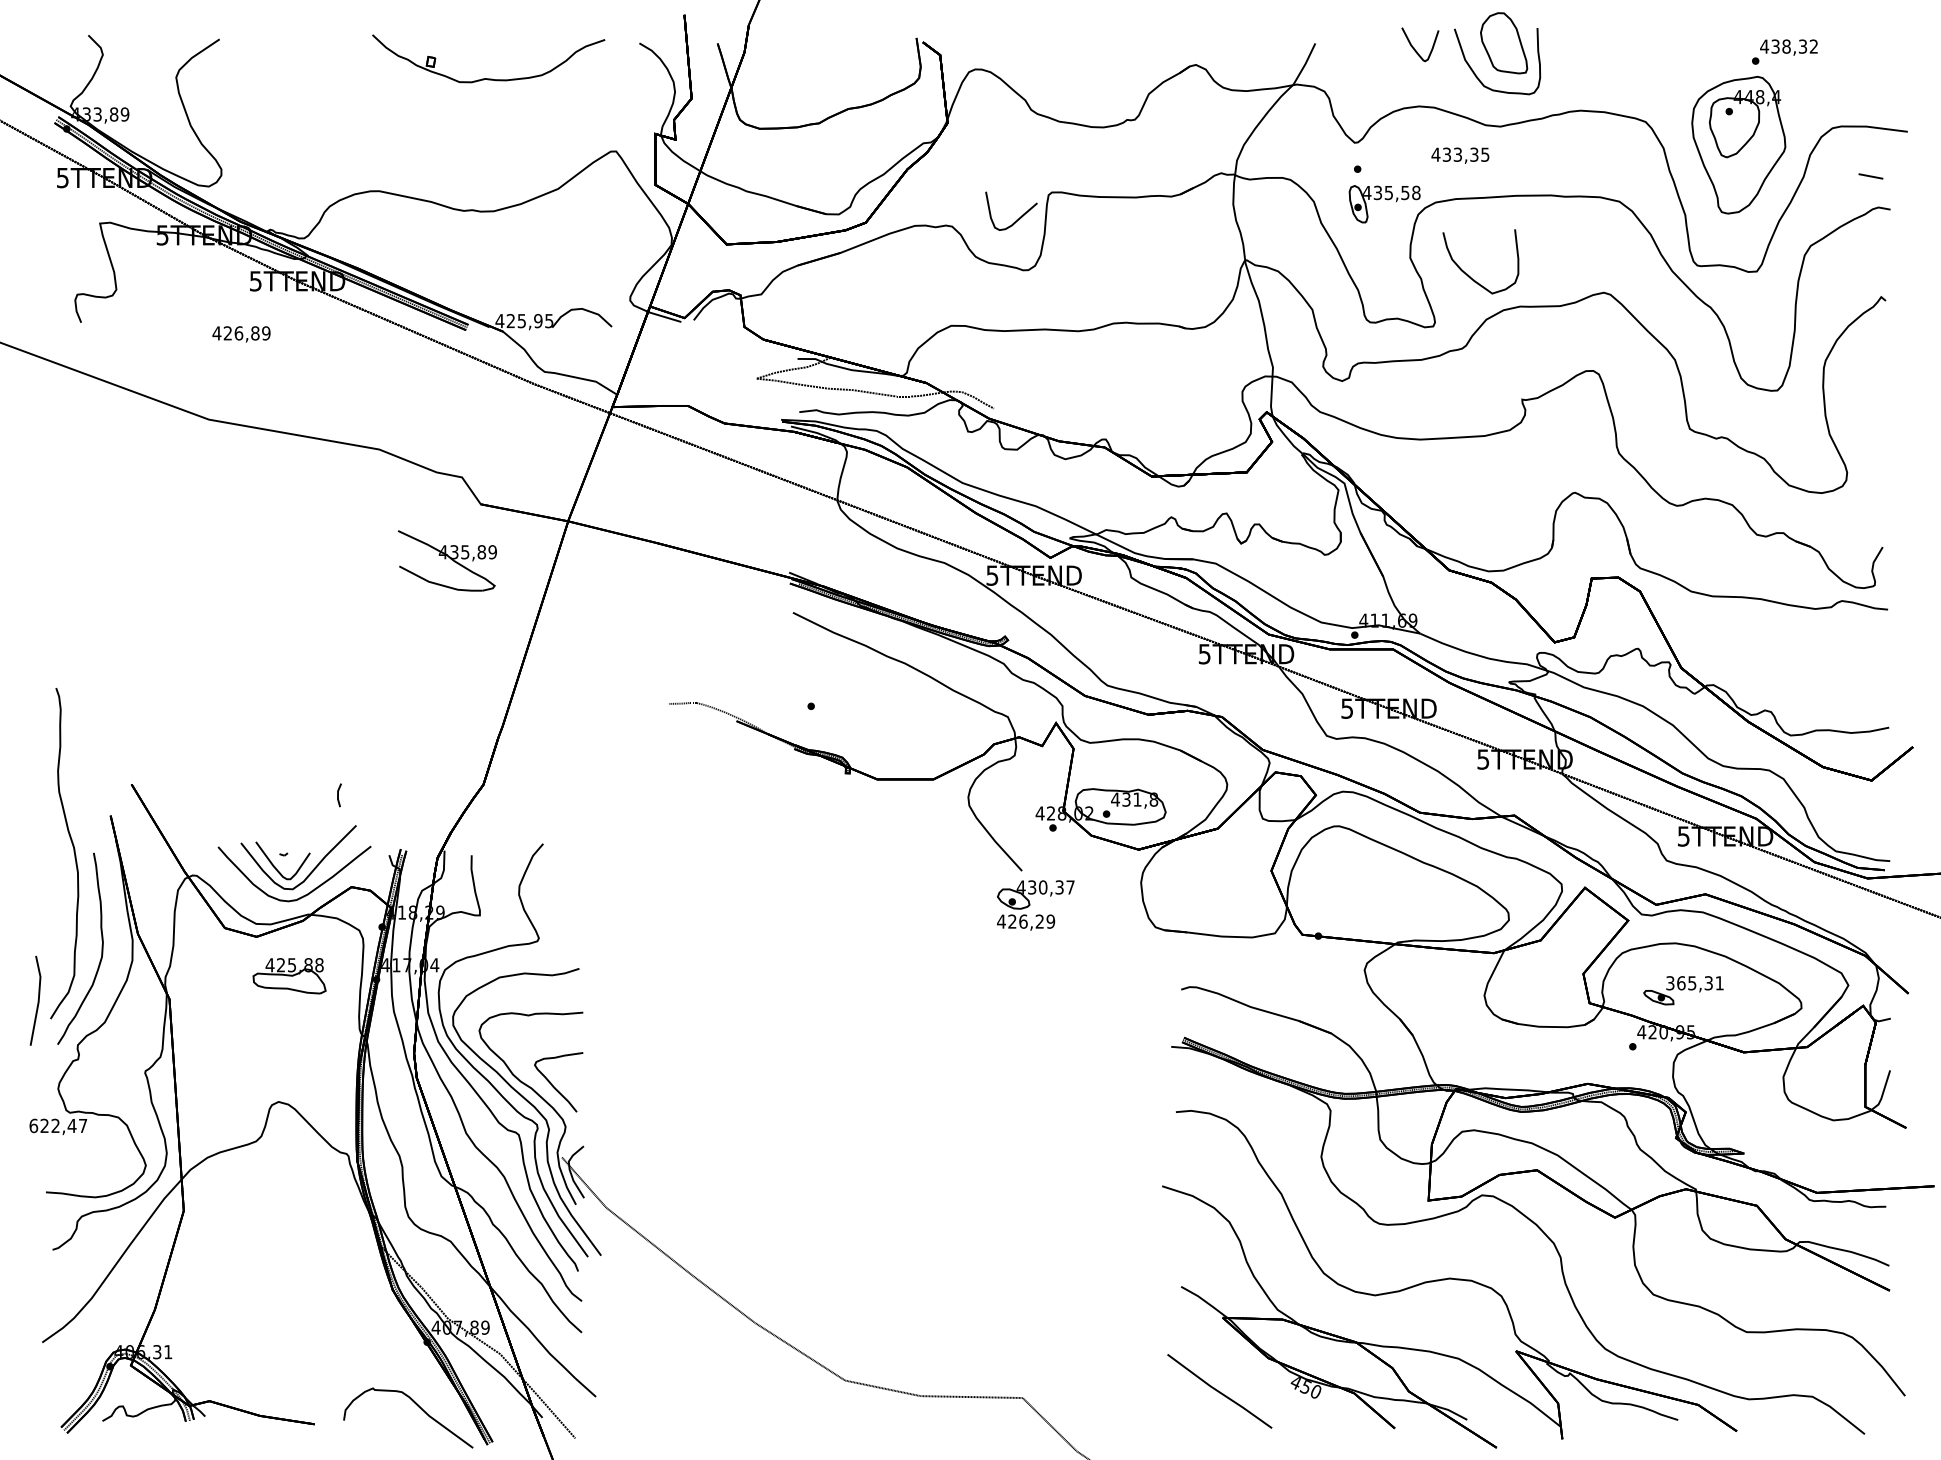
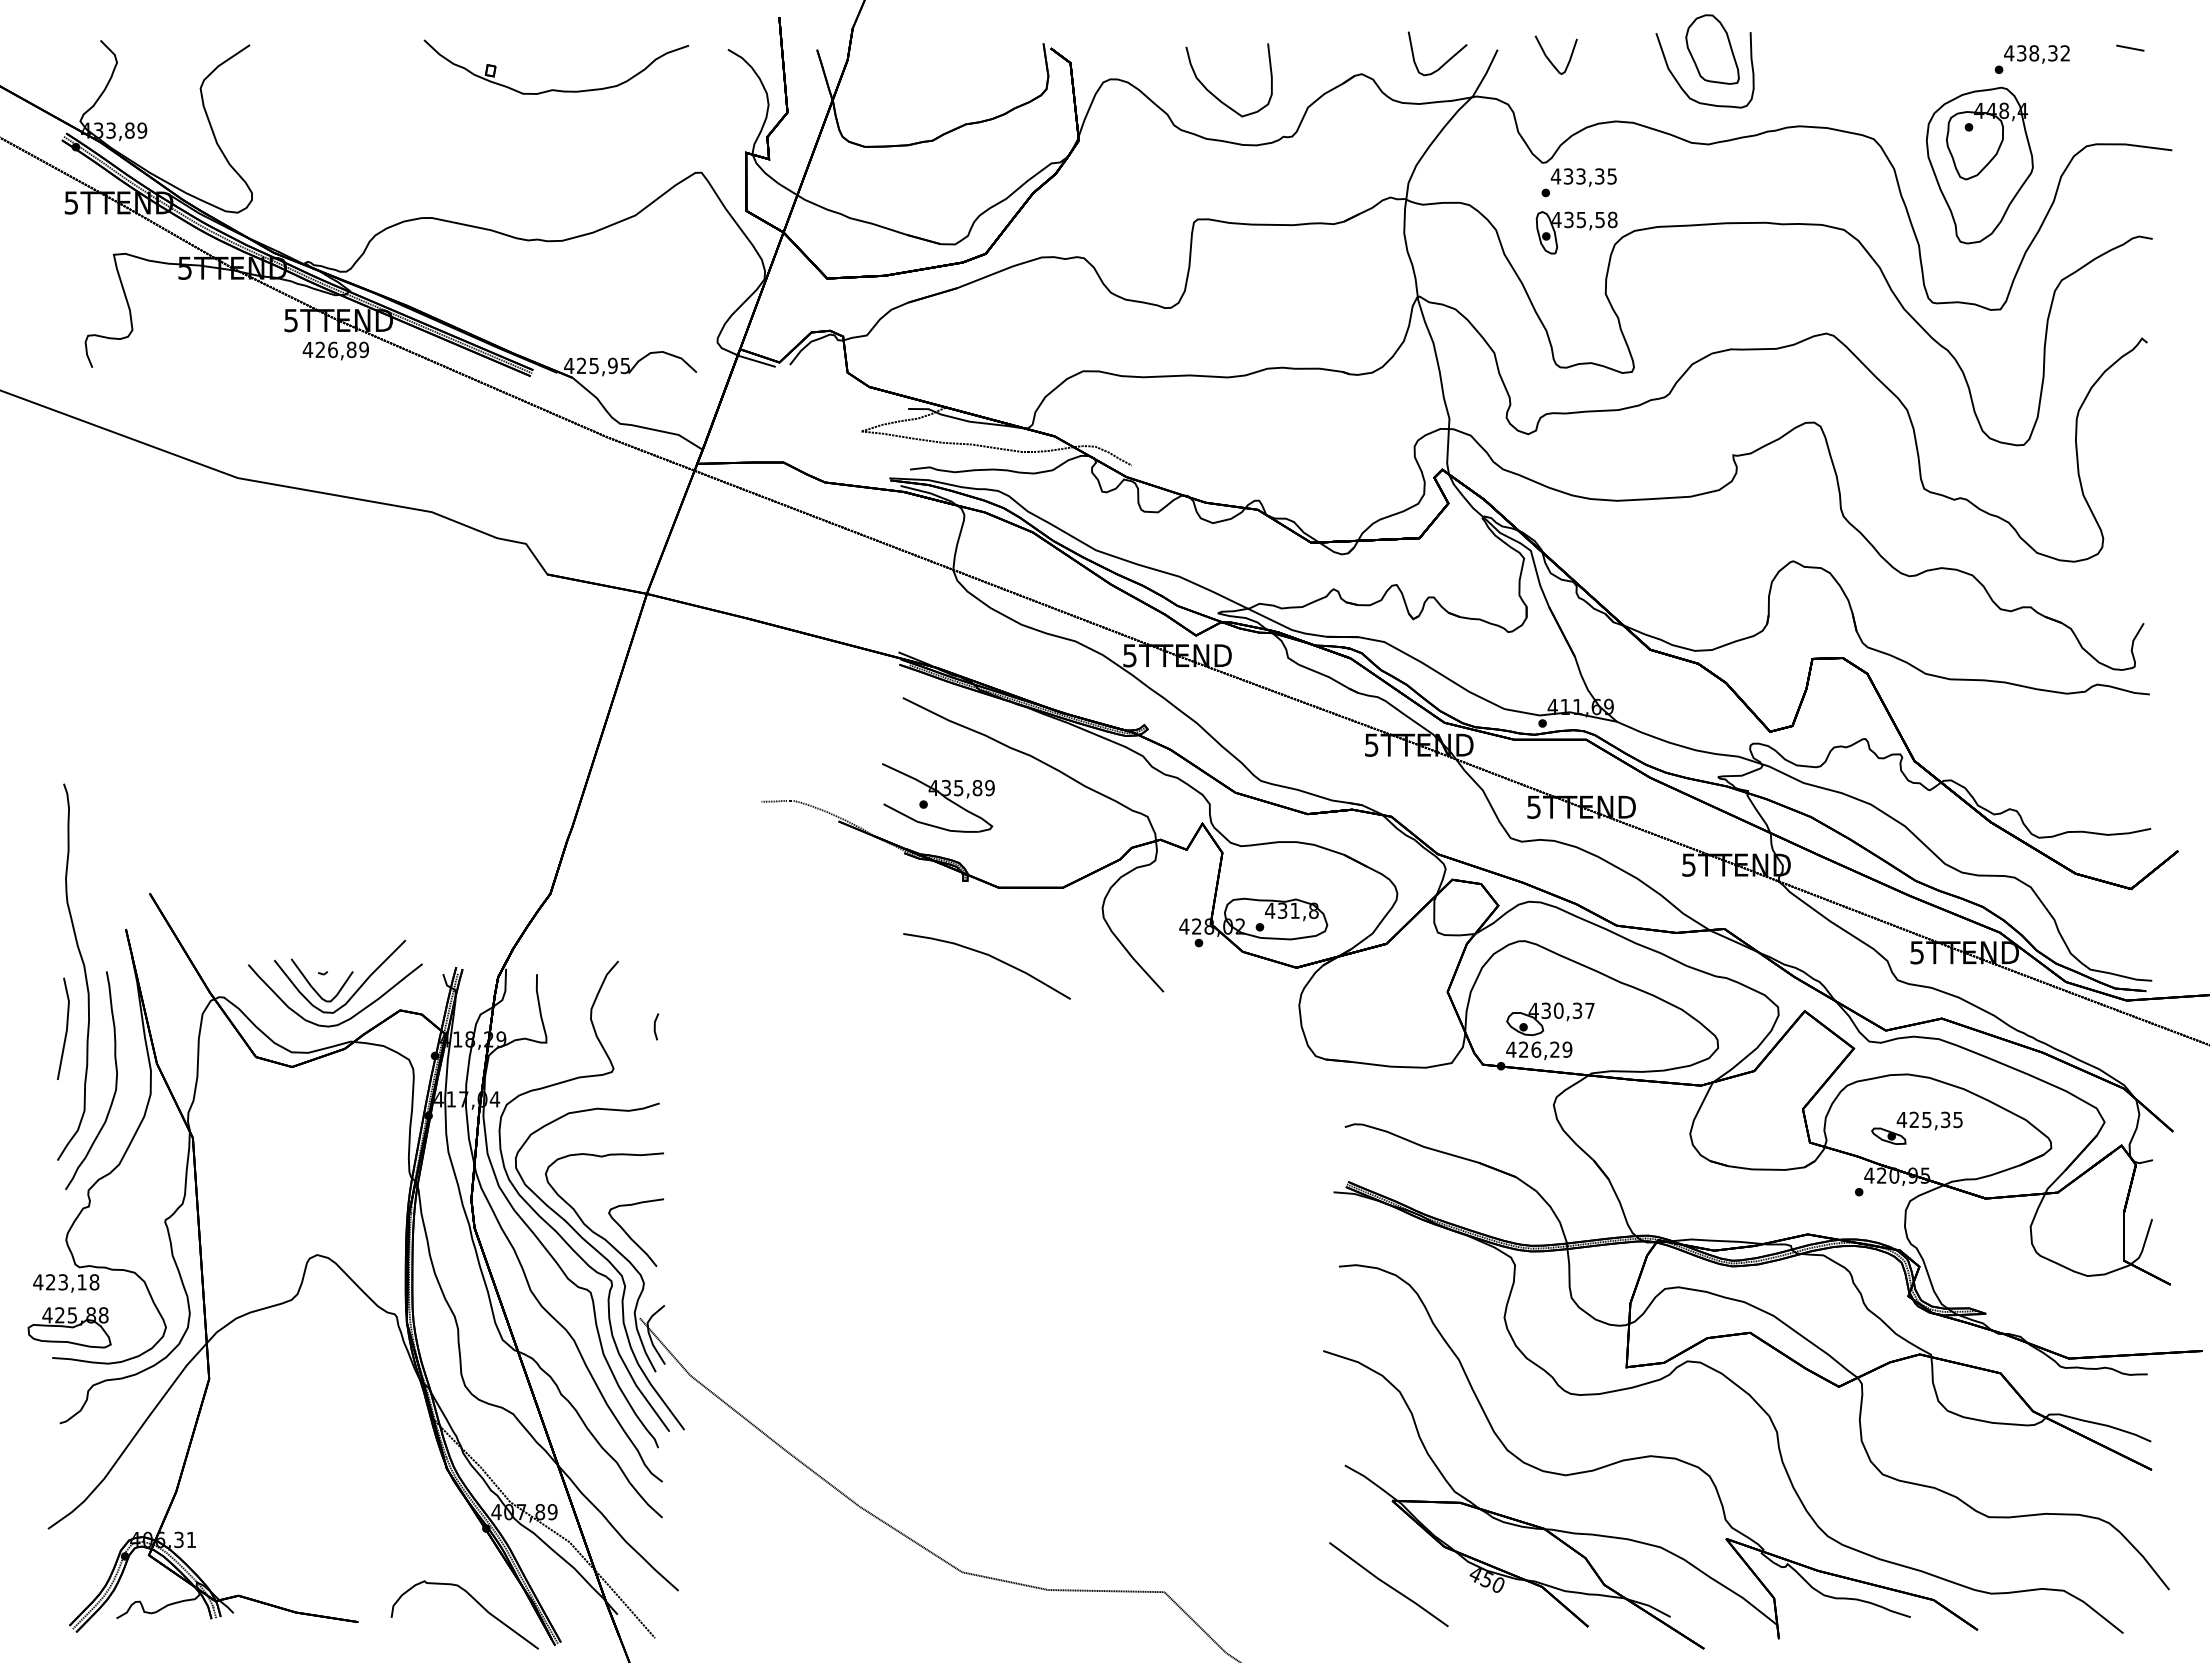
curve: (1414, 47) -> (1549, 58), moved
text: (1460, 155) -> (1583, 177), moved
line: (1871, 175) -> (2130, 47), moved
curve: (1016, 219) -> (1443, 63), moved
curve: (1468, 274) -> (1214, 94), moved
text: (241, 333) -> (335, 350), moved
part: (447, 560) -> (938, 797), moved
line: (338, 794) -> (655, 1026), moved
curve: (870, 840) -> (991, 957), added
part: (1030, 904) -> (1544, 1030), moved
part: (289, 975) -> (69, 1327), moved
text: (1694, 982) -> (1929, 1119), 365,31 -> 425,35
part: (35, 1000) -> (63, 1028), moved
text: (58, 1126) -> (66, 1282), 622,47 -> 423,18

